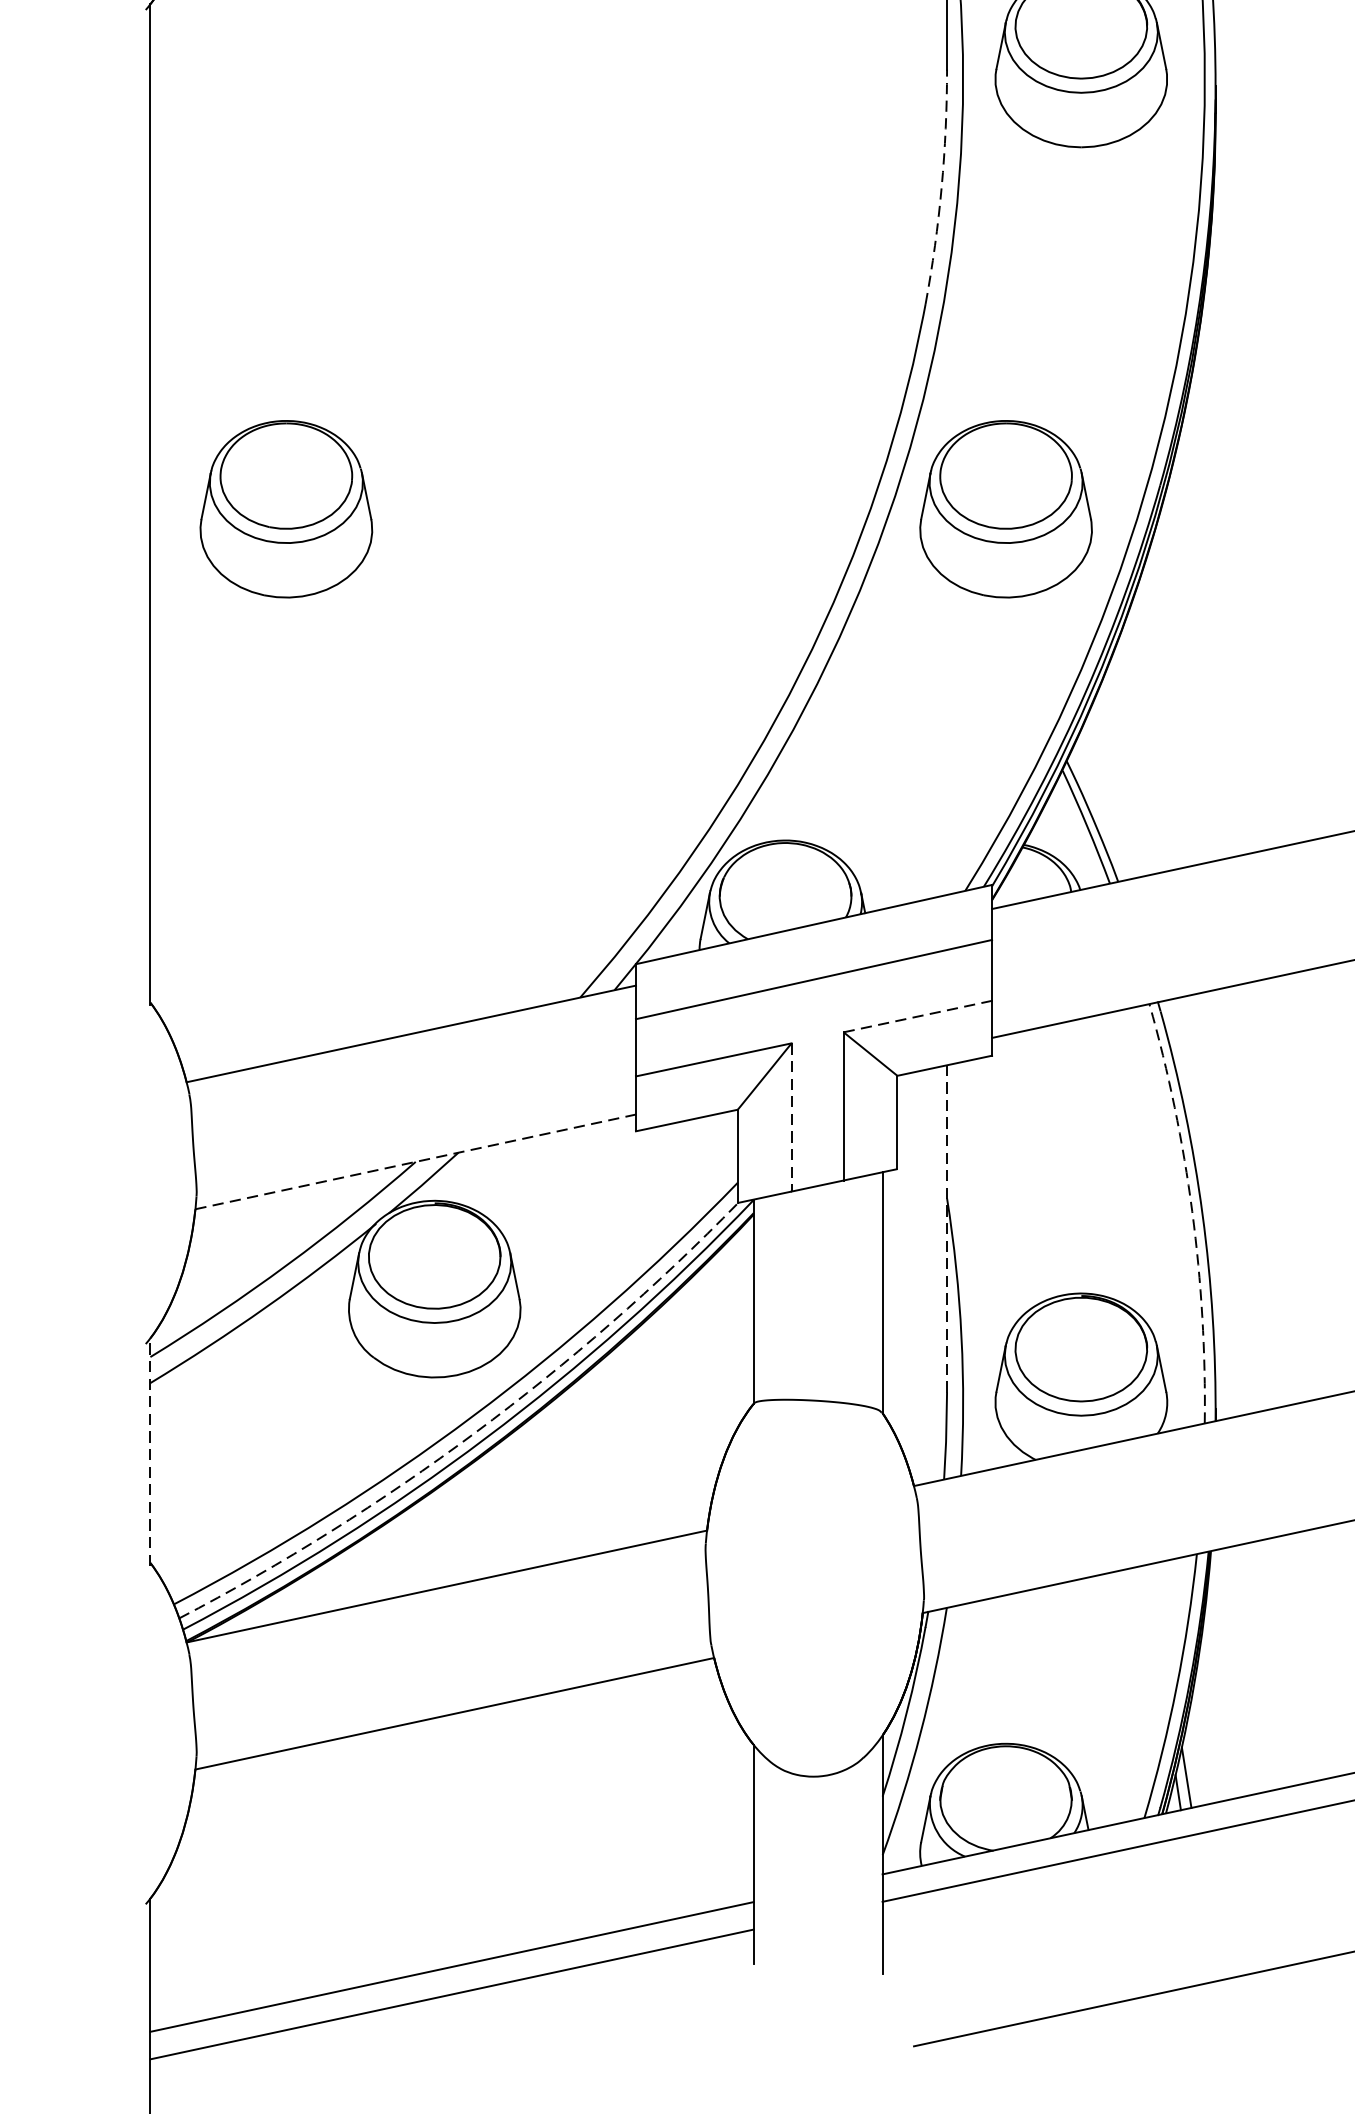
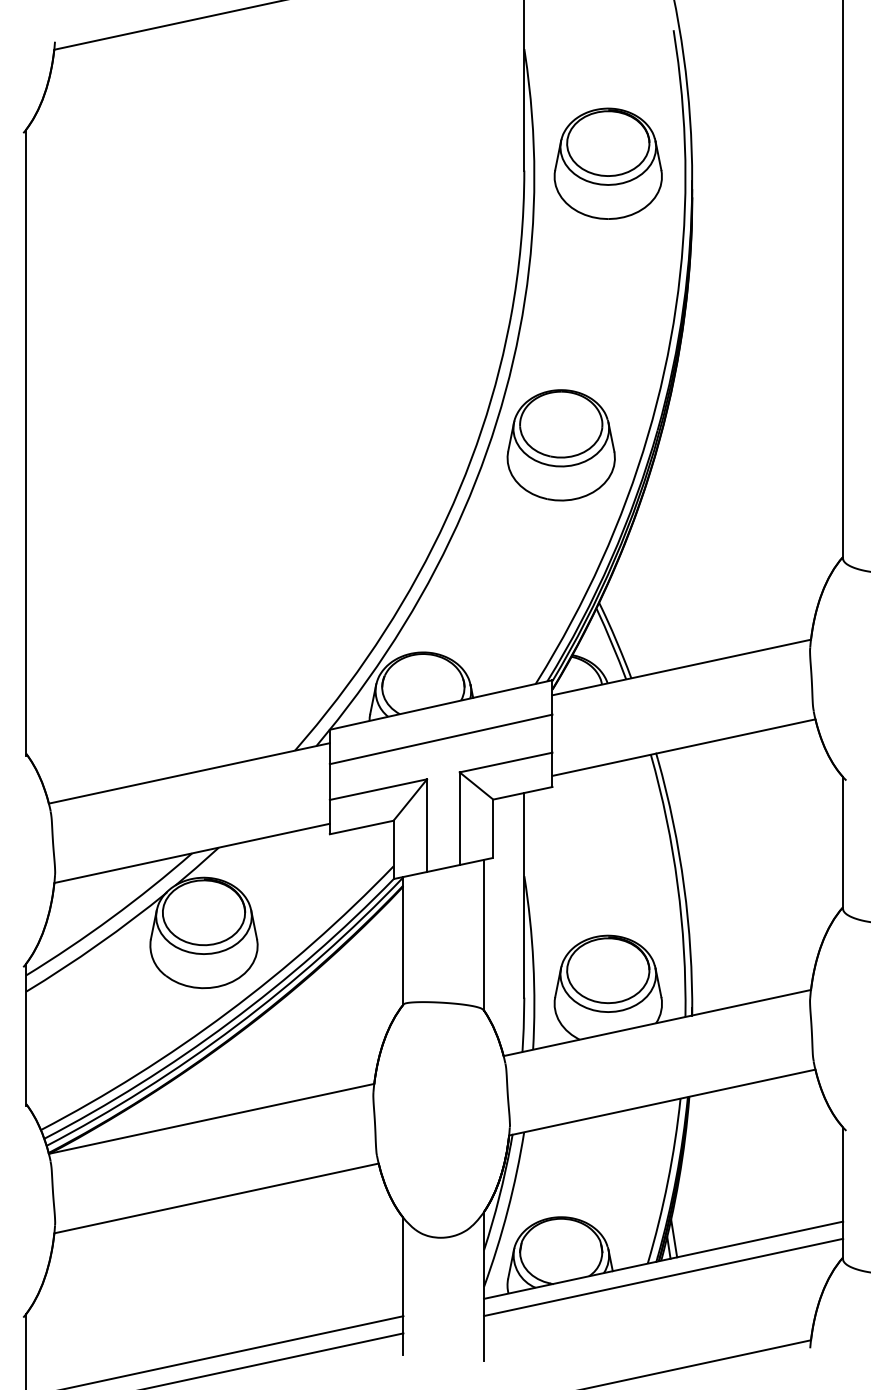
arc: (940, 188) -> (520, 244), dashed -> solid
part: (285, 509) -> (110, 445), removed
line: (918, 1016) -> (506, 762), dashed -> solid
line: (792, 1118) -> (427, 826), dashed -> solid
line: (416, 1162) -> (192, 853), dashed -> solid
arc: (1192, 1211) -> (677, 884), dashed -> solid
line: (947, 1227) -> (524, 894), dashed -> solid
arc: (475, 1432) -> (229, 1022), dashed -> solid
line: (150, 1451) -> (26, 1034), dashed -> solid

